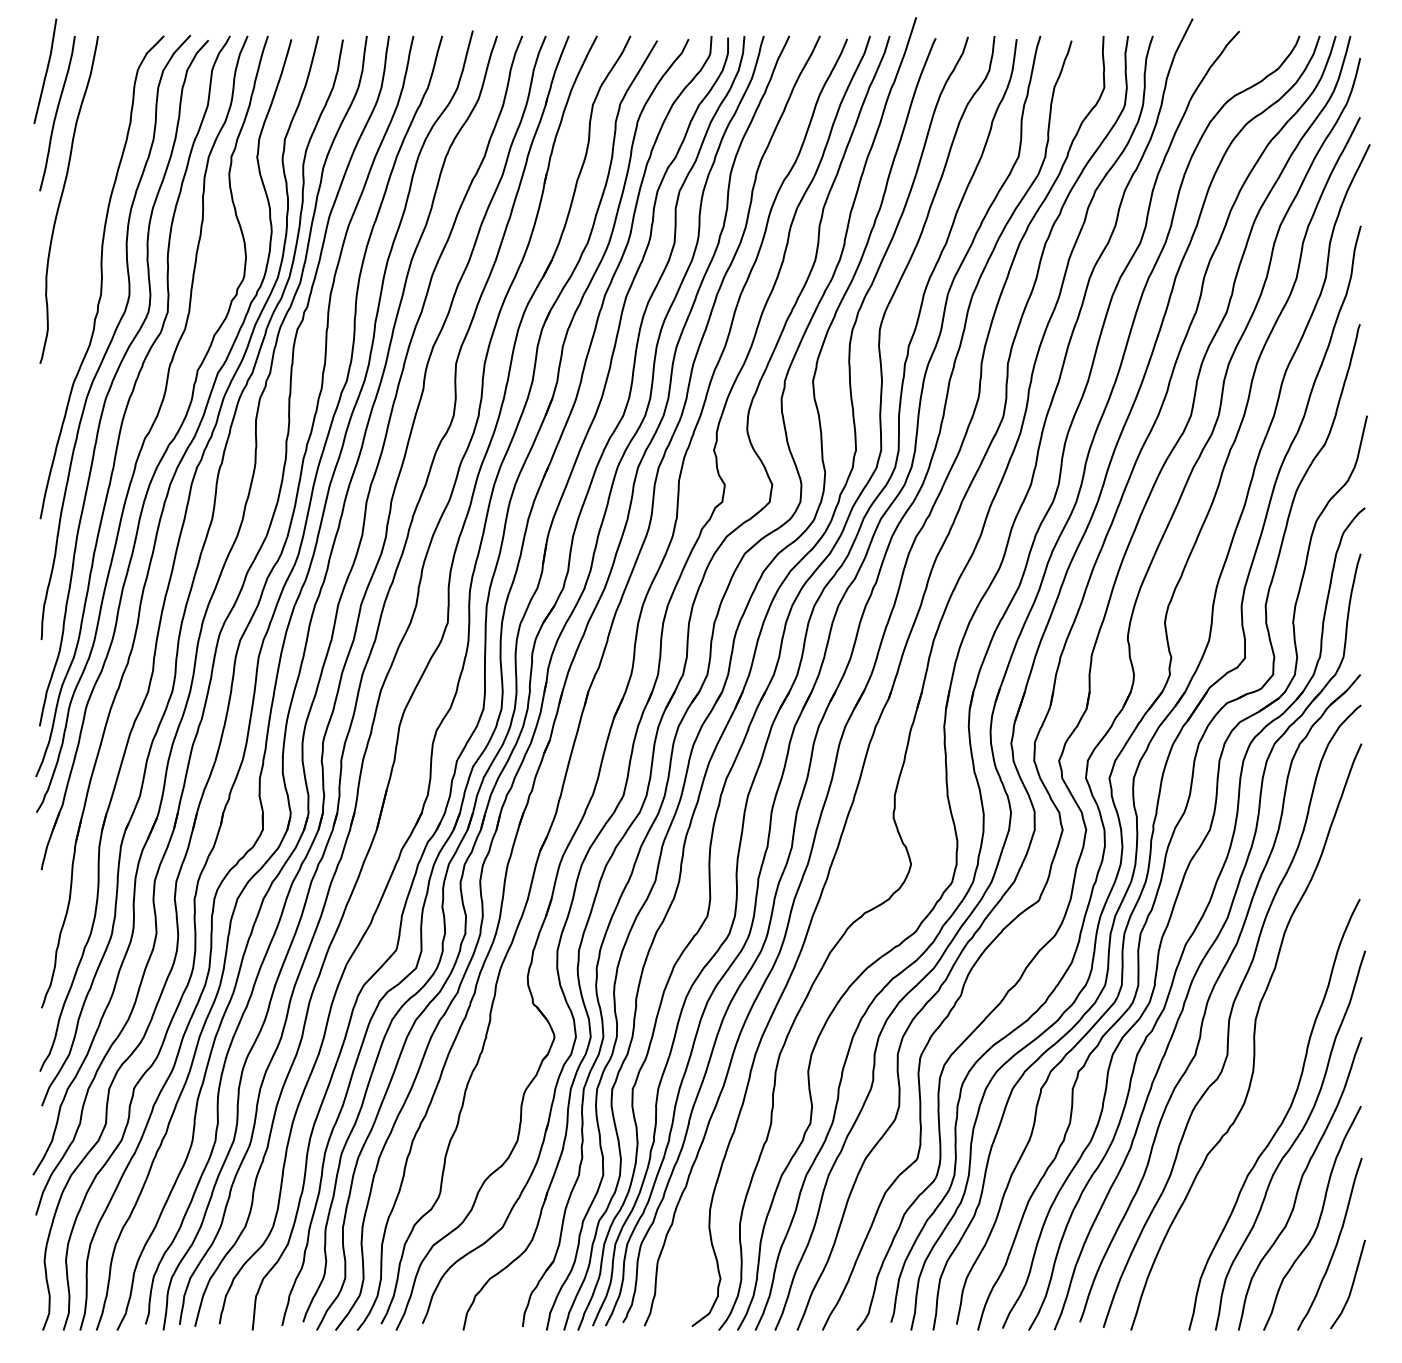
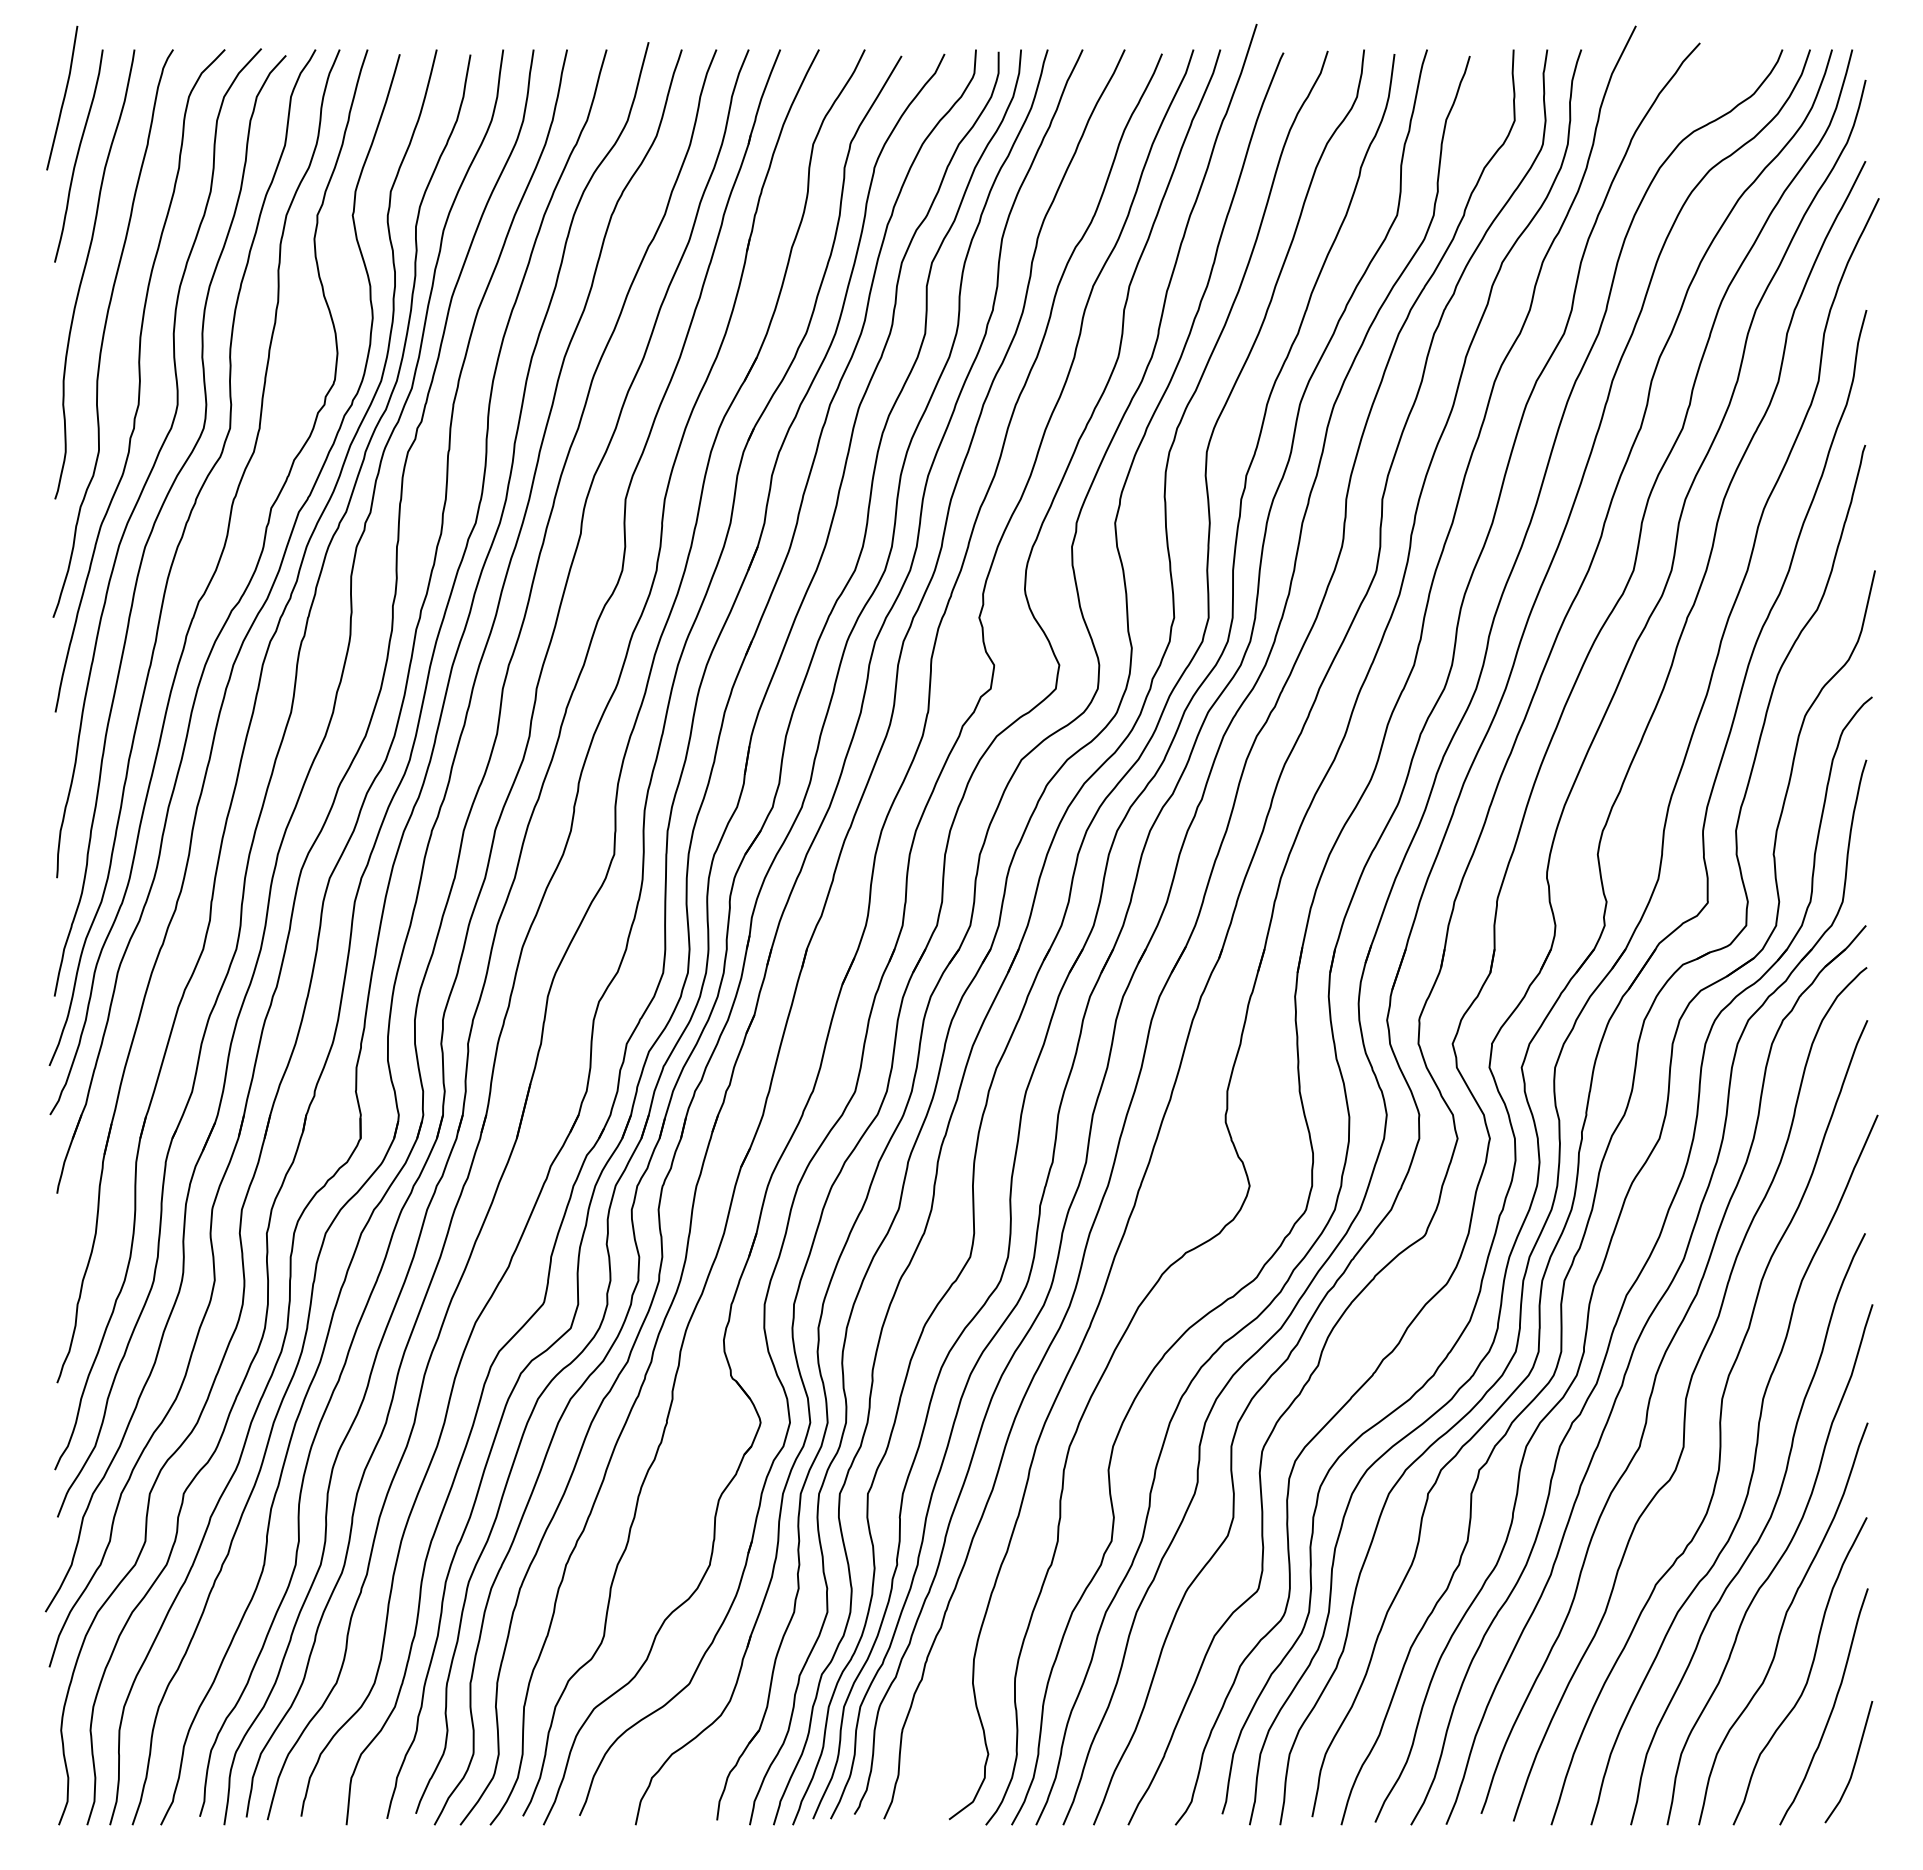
curve: (76, 241) -> (105, 331), added
curve: (1276, 1073) -> (1751, 1472), added

